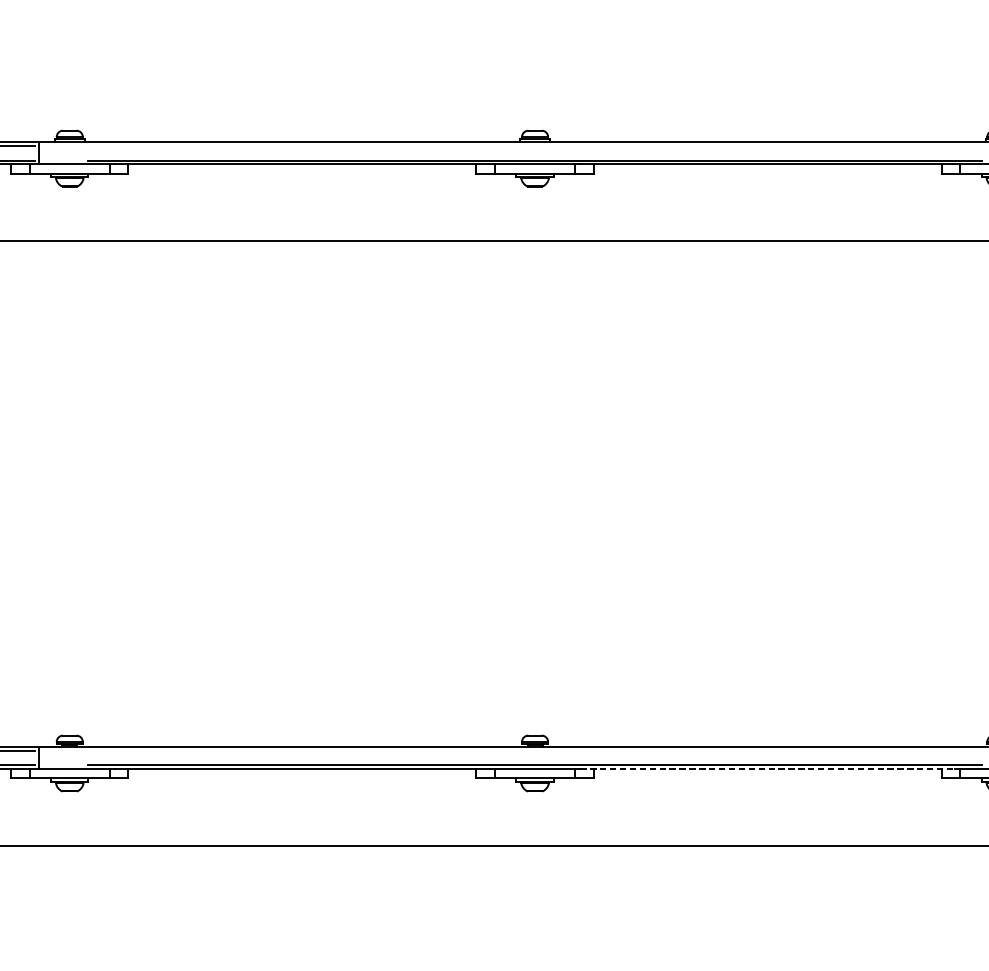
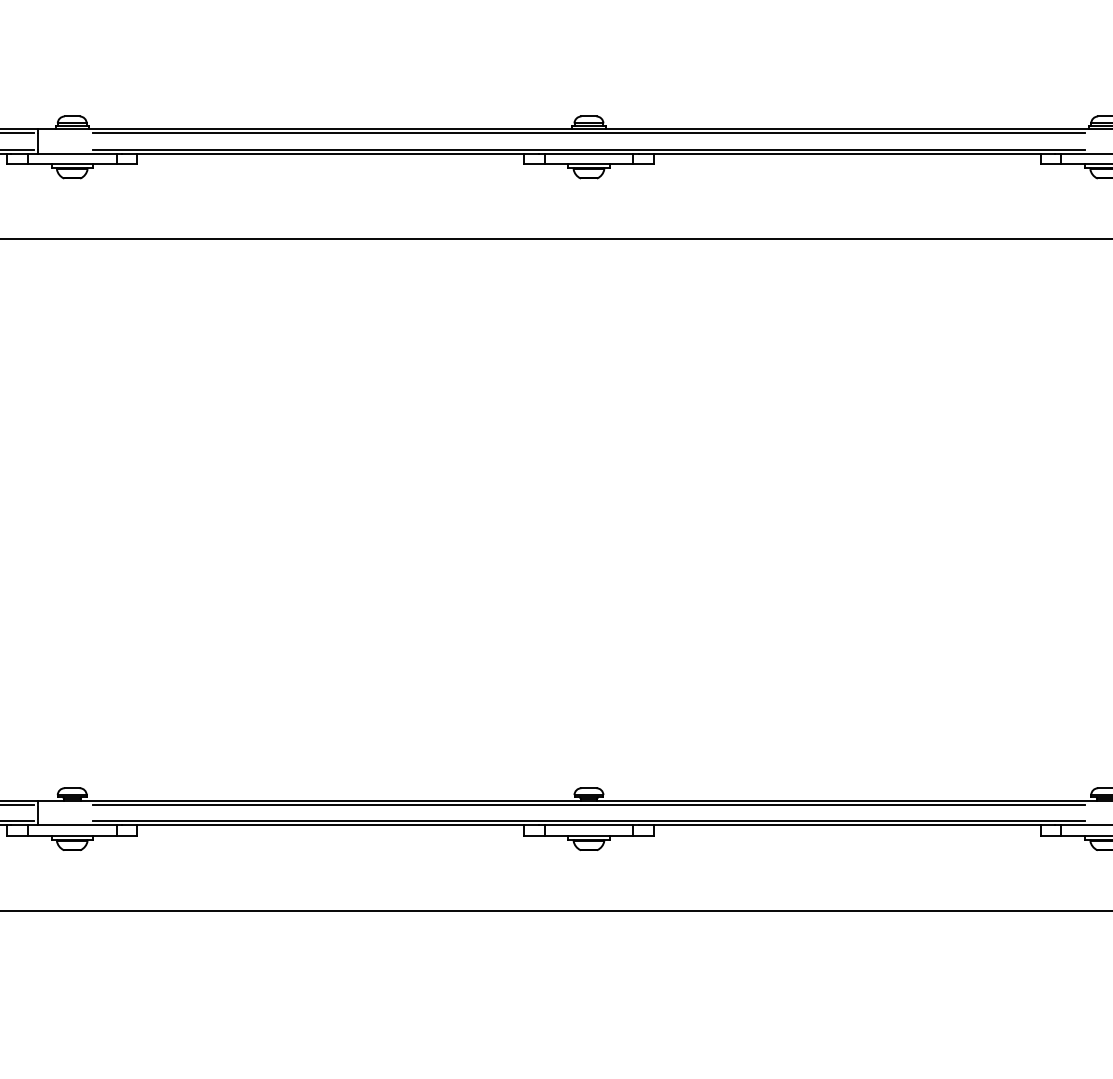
line: (534, 146) -> (588, 133), added
line: (534, 750) -> (588, 804), added
line: (767, 769) -> (847, 825), dashed -> solid

